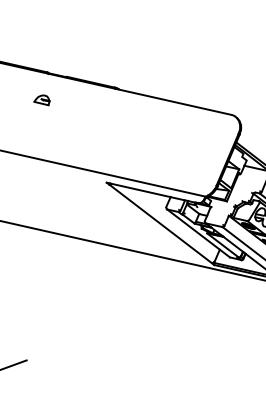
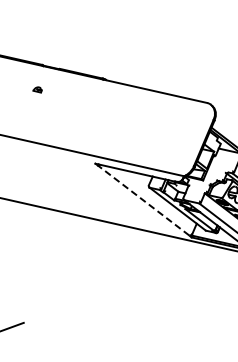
part: (42, 99) -> (37, 89), size x0.6
line: (160, 223) -> (143, 200), solid -> dashed

